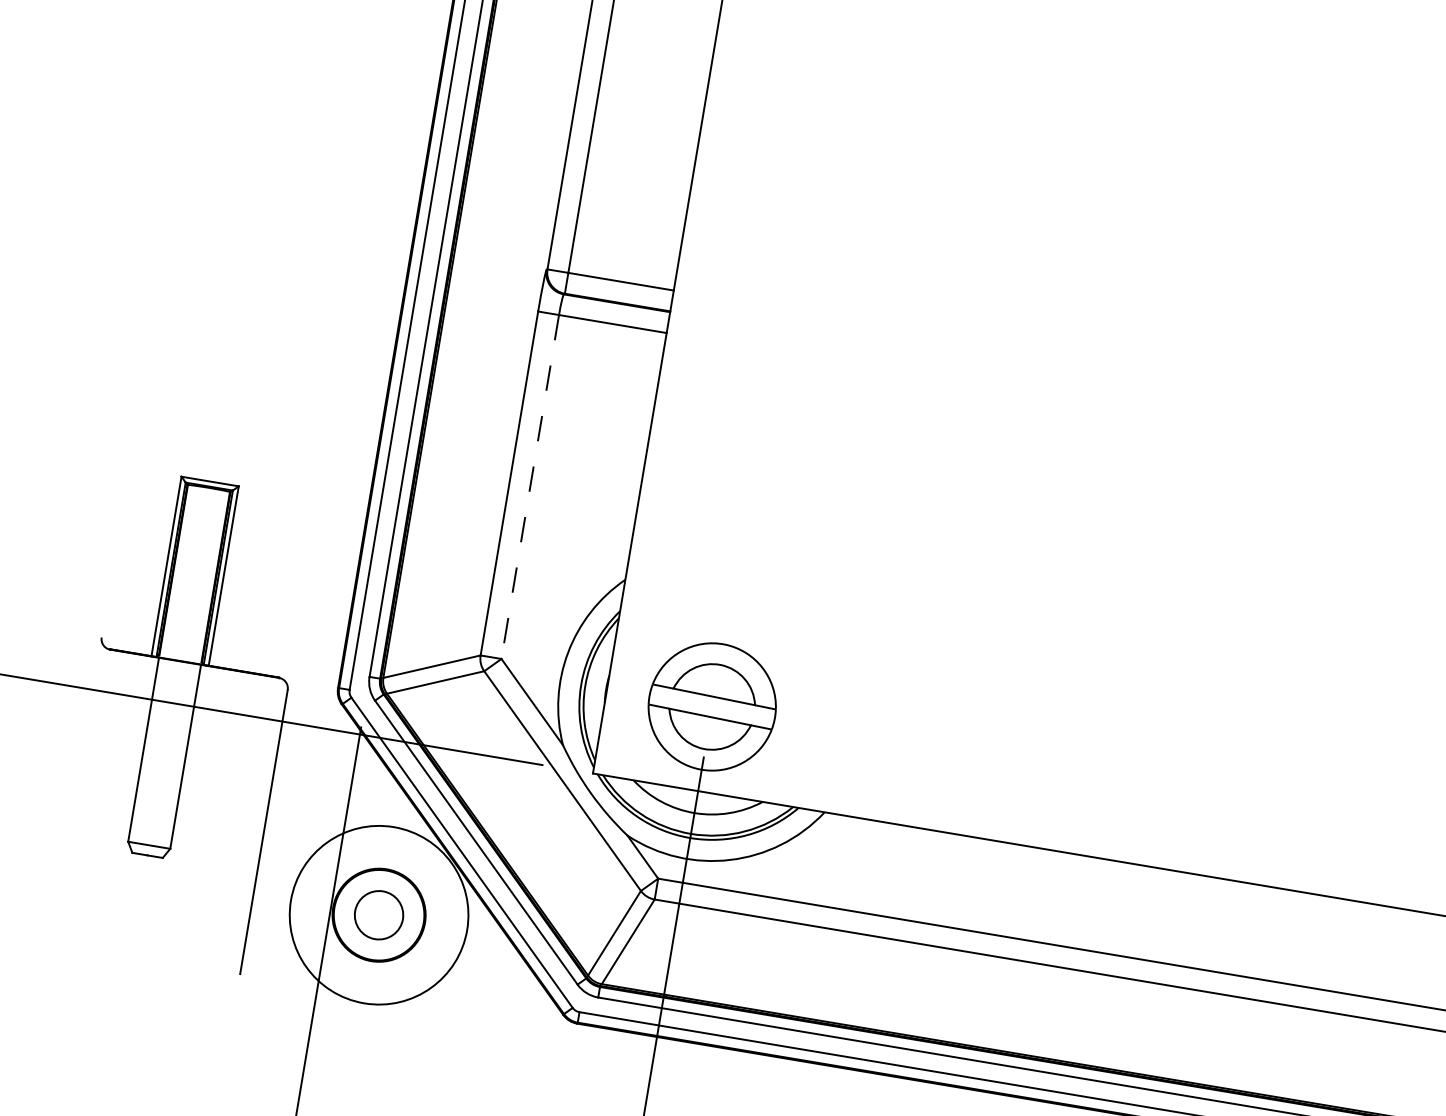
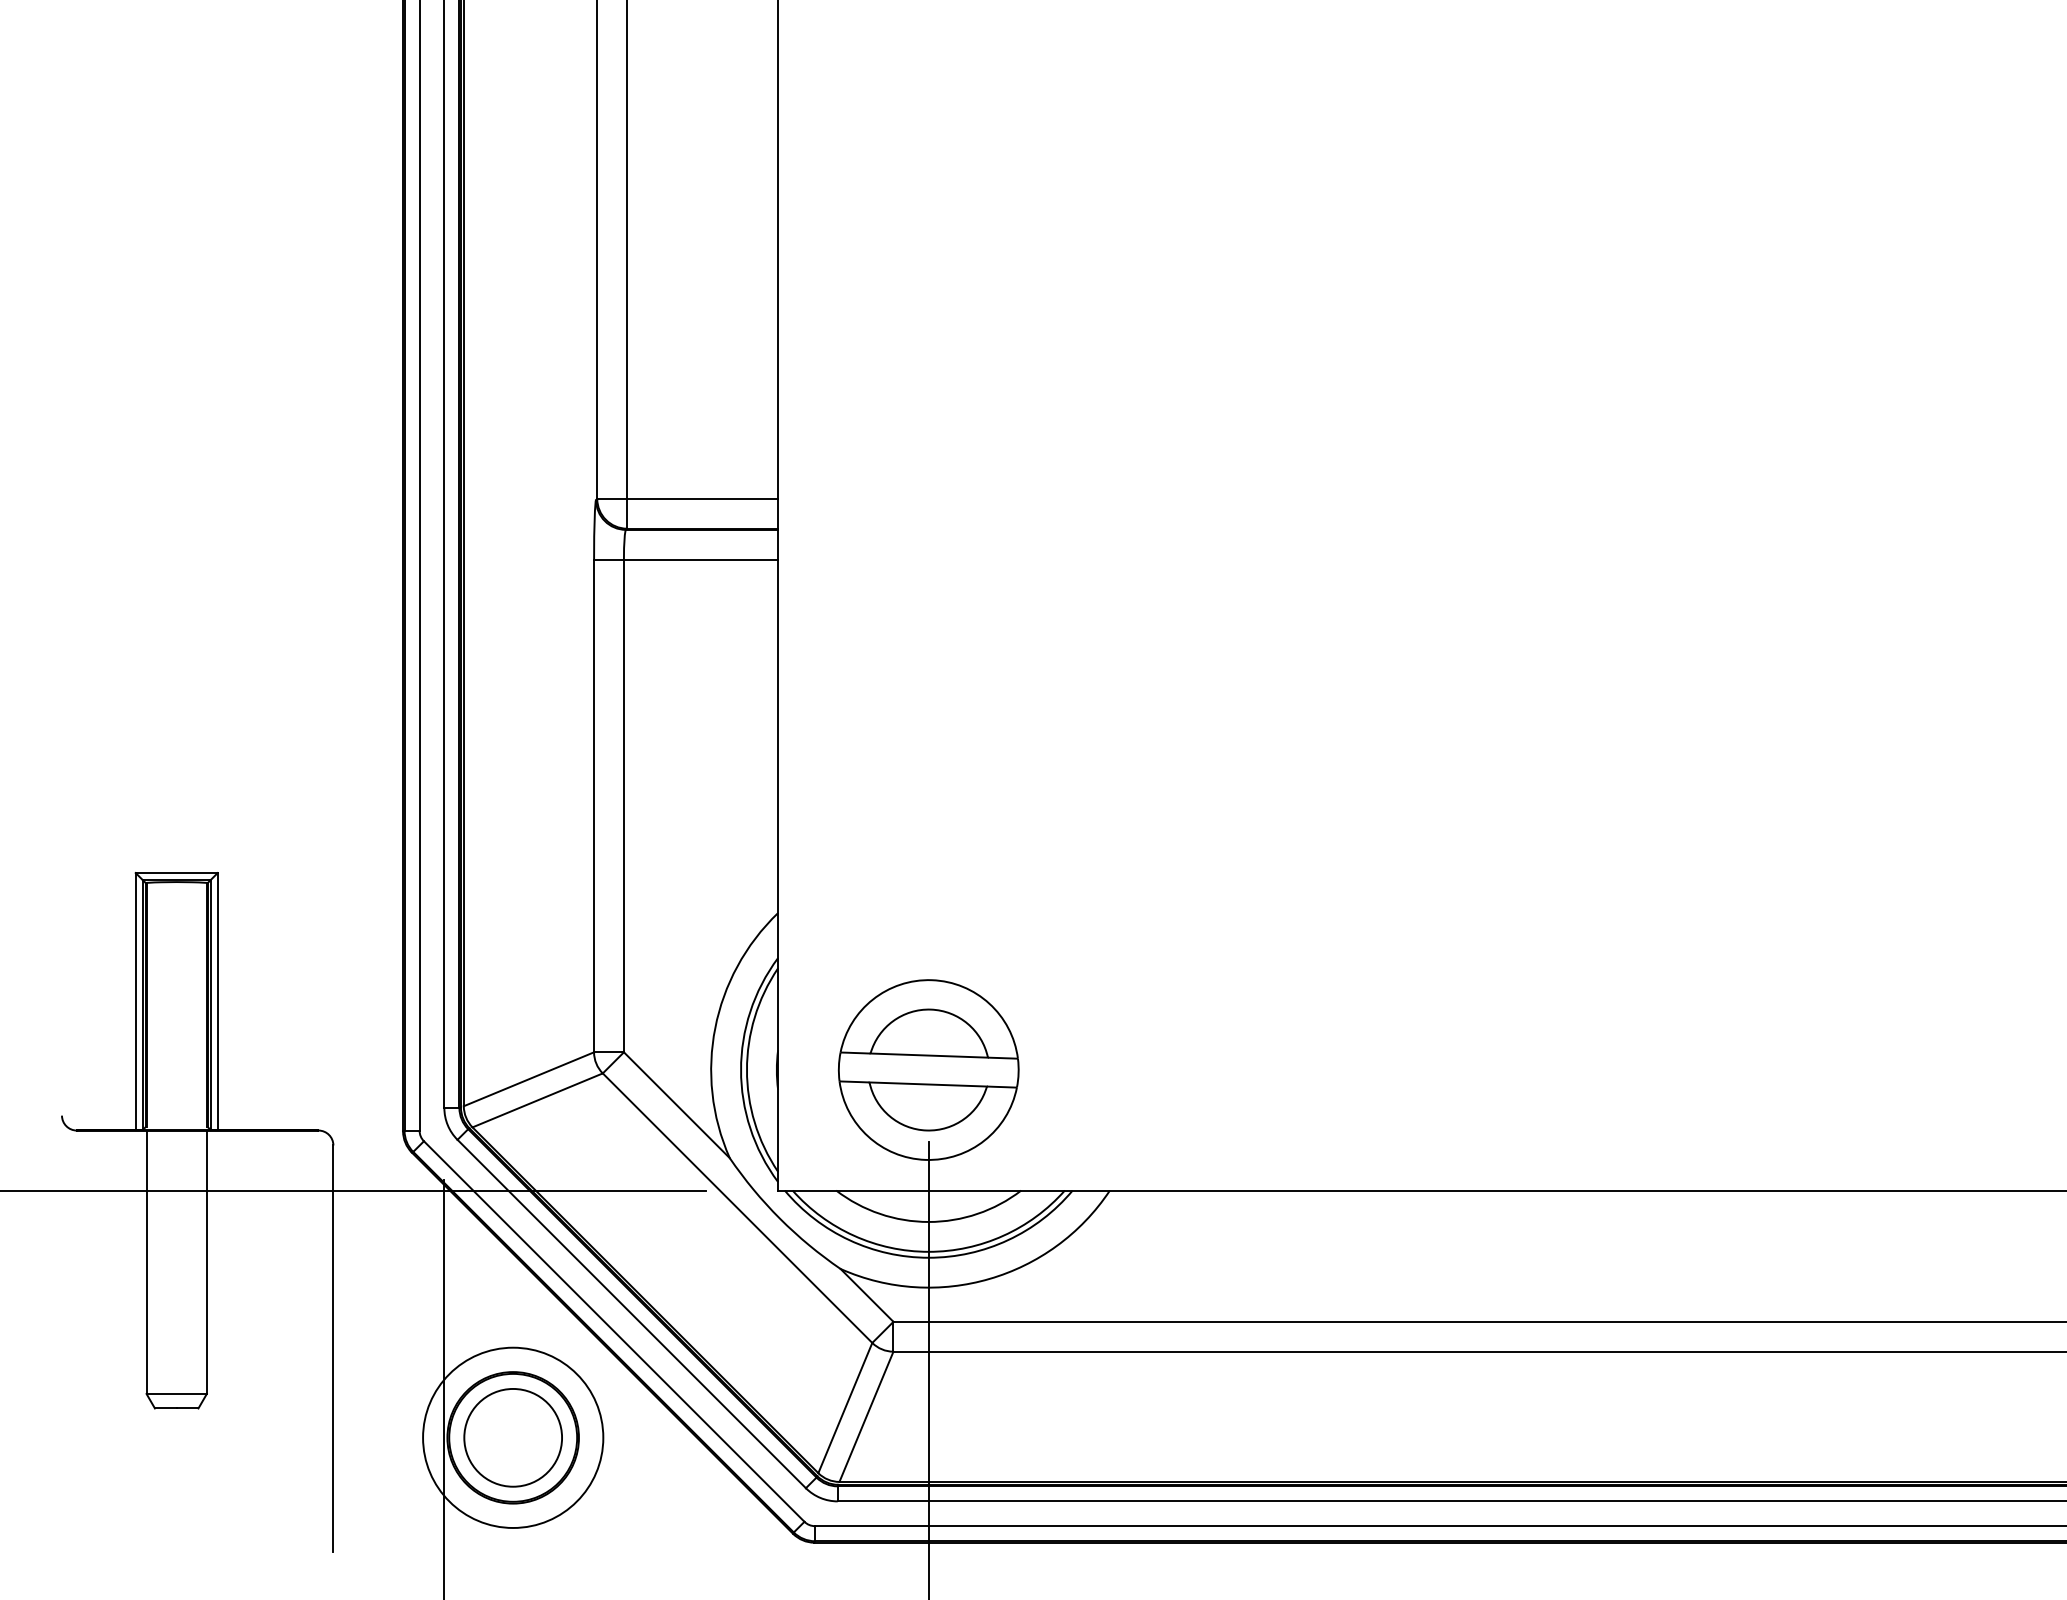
line: (529, 487) -> (623, 806), dashed -> solid
circle: (378, 914) -> (512, 1437), size x1.43
circle: (379, 915) -> (513, 1437), size x0.71

